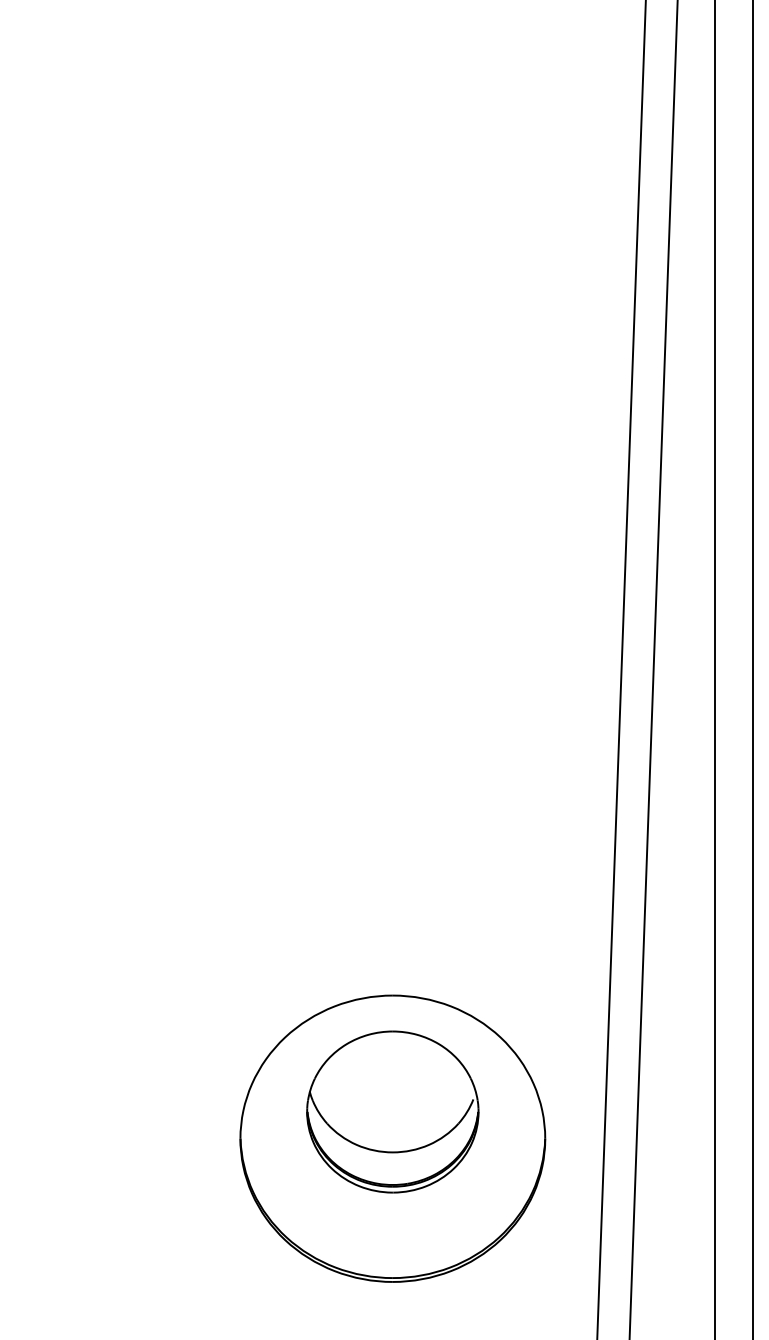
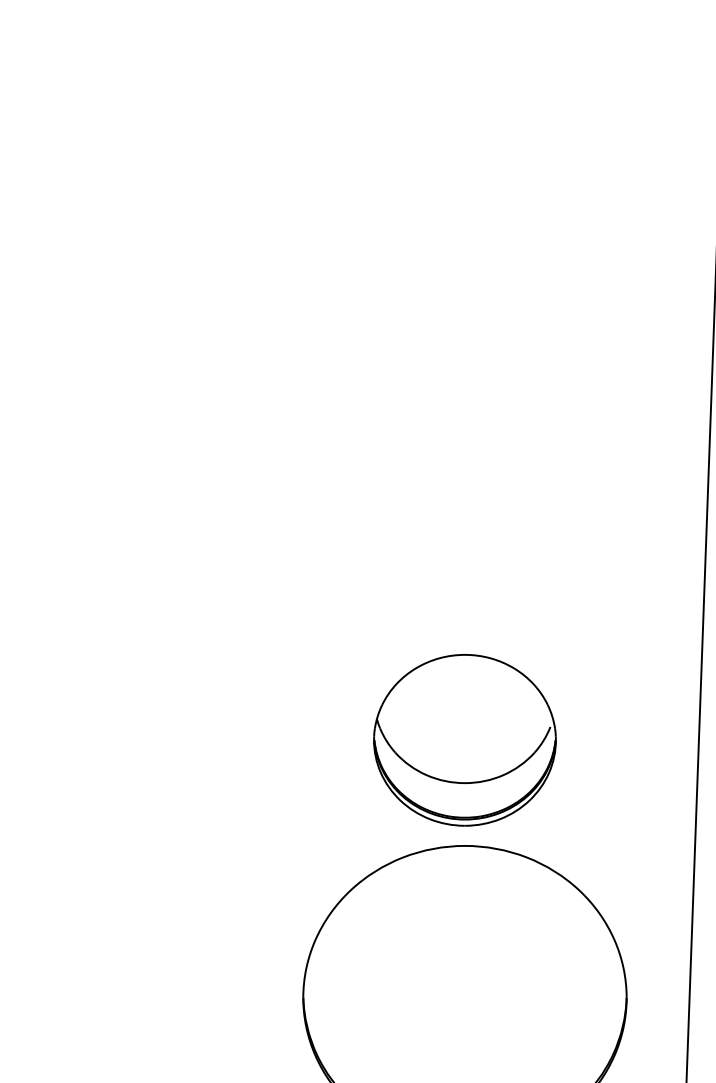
part: (392, 1111) -> (464, 739), moved

